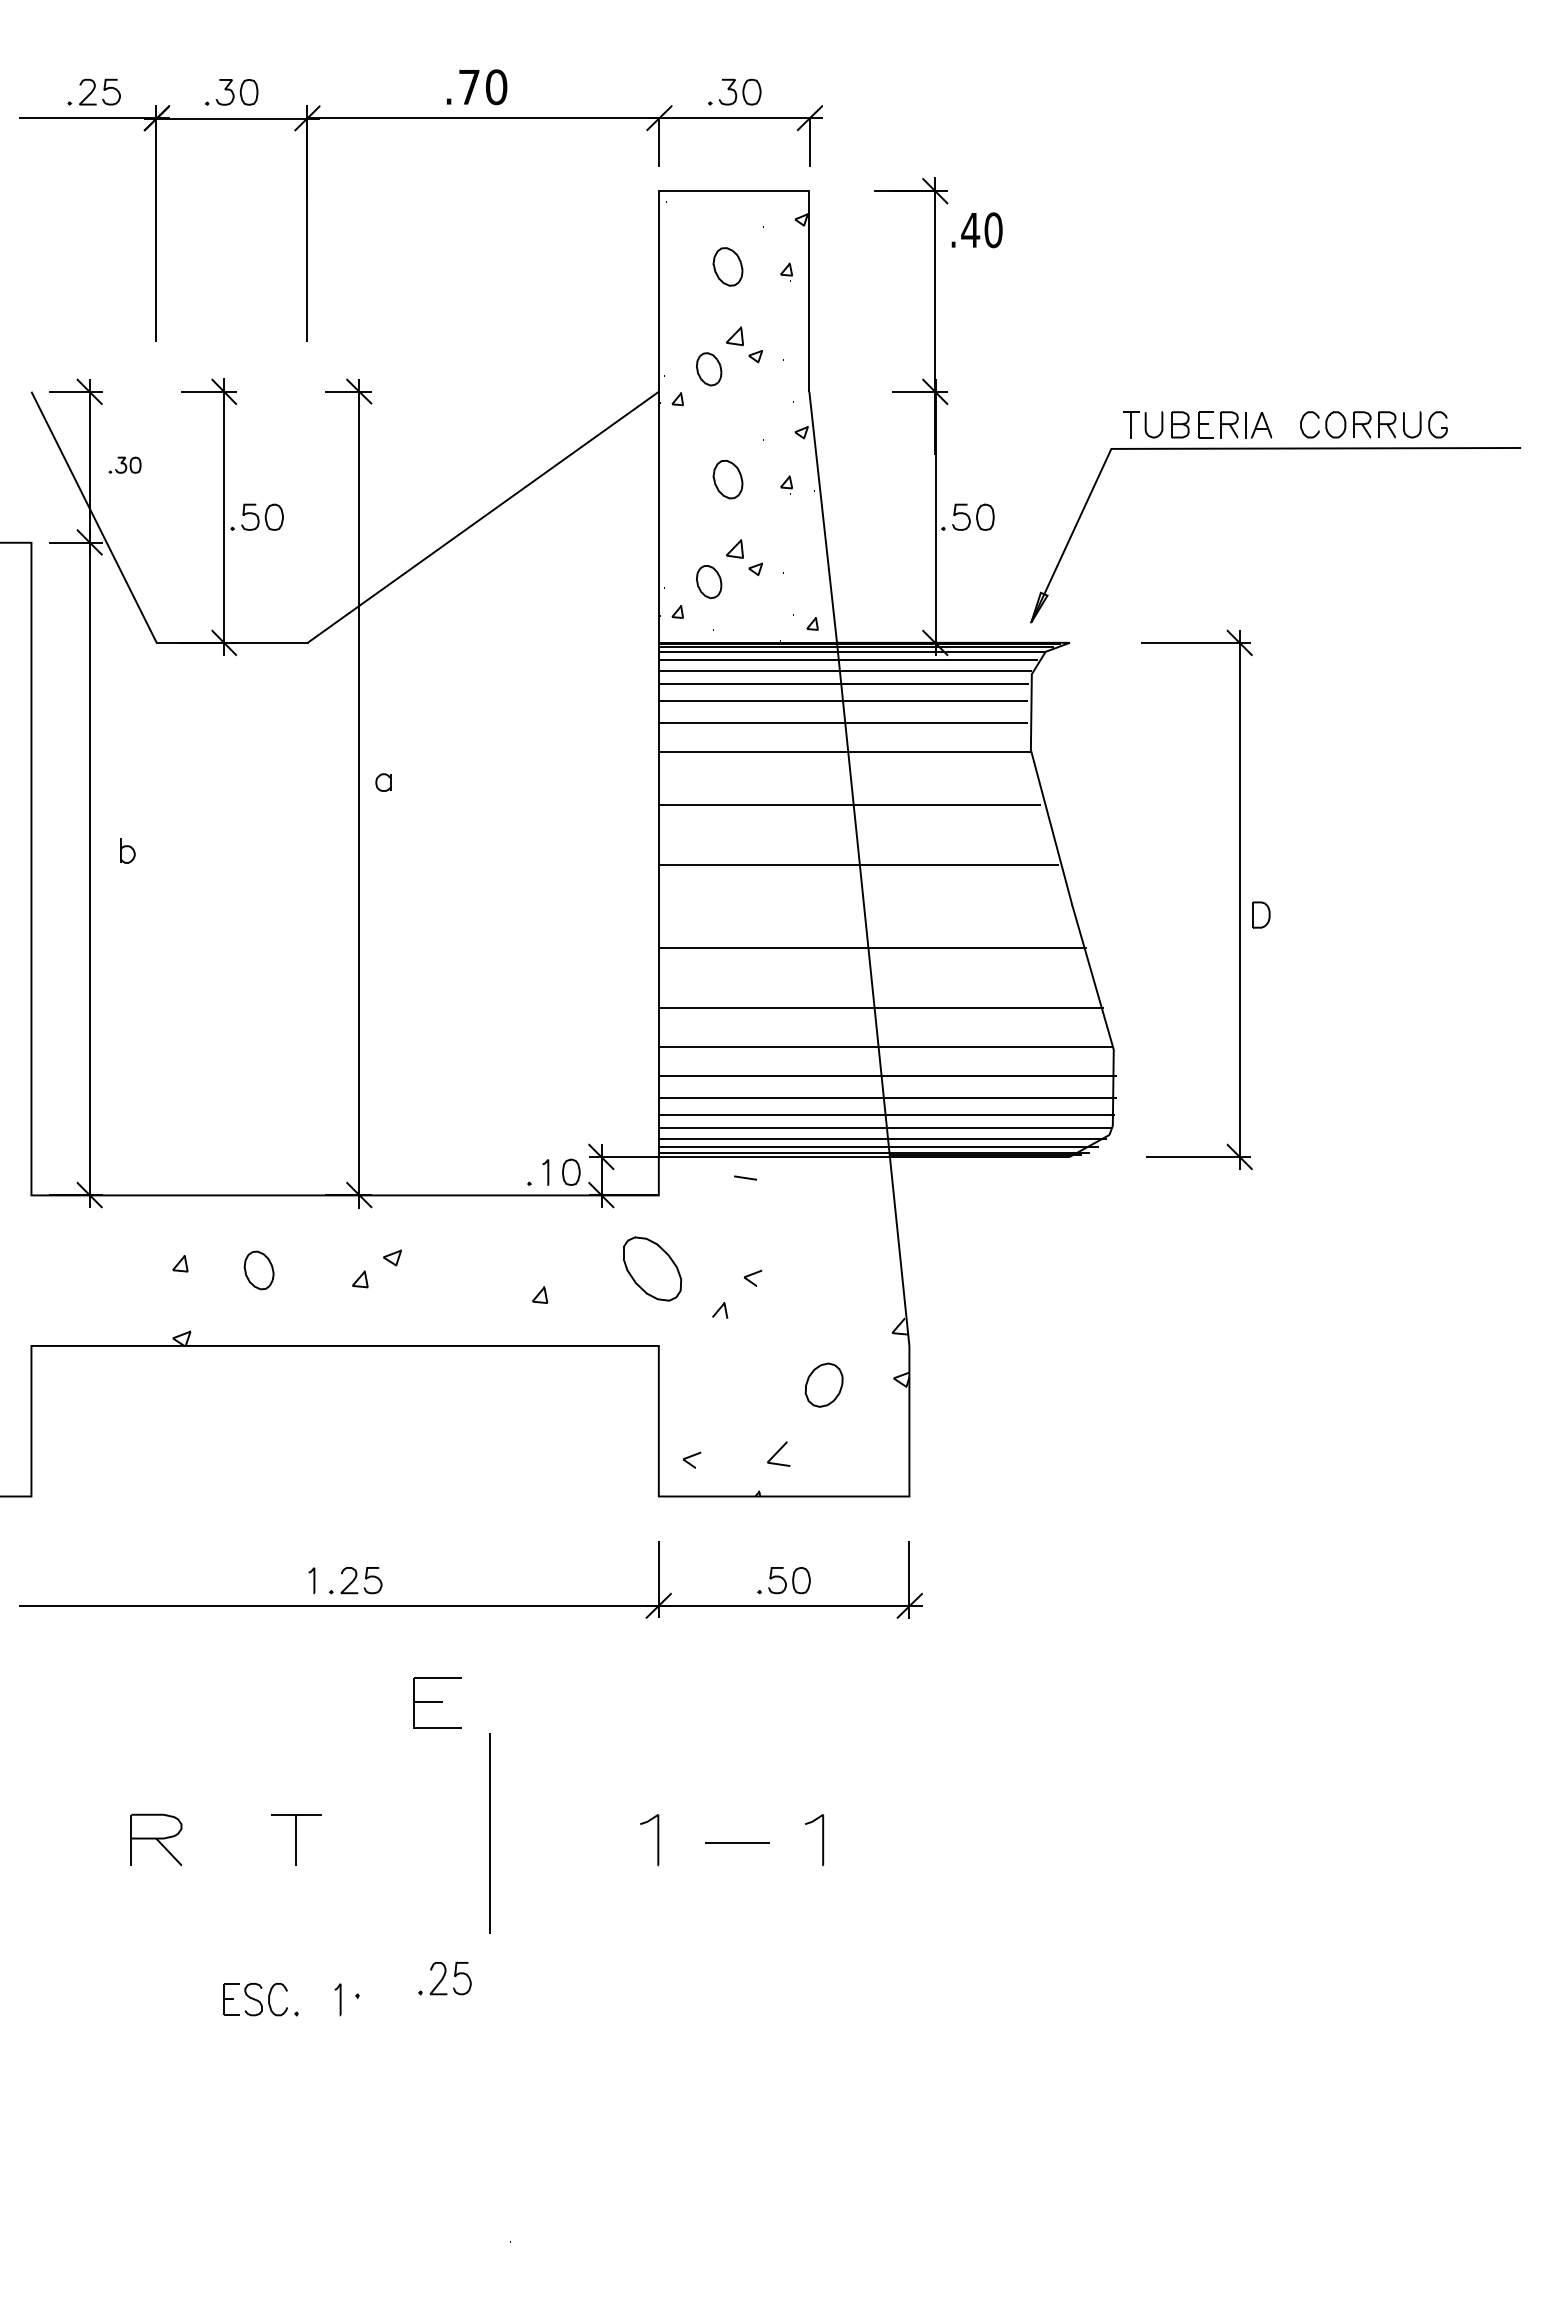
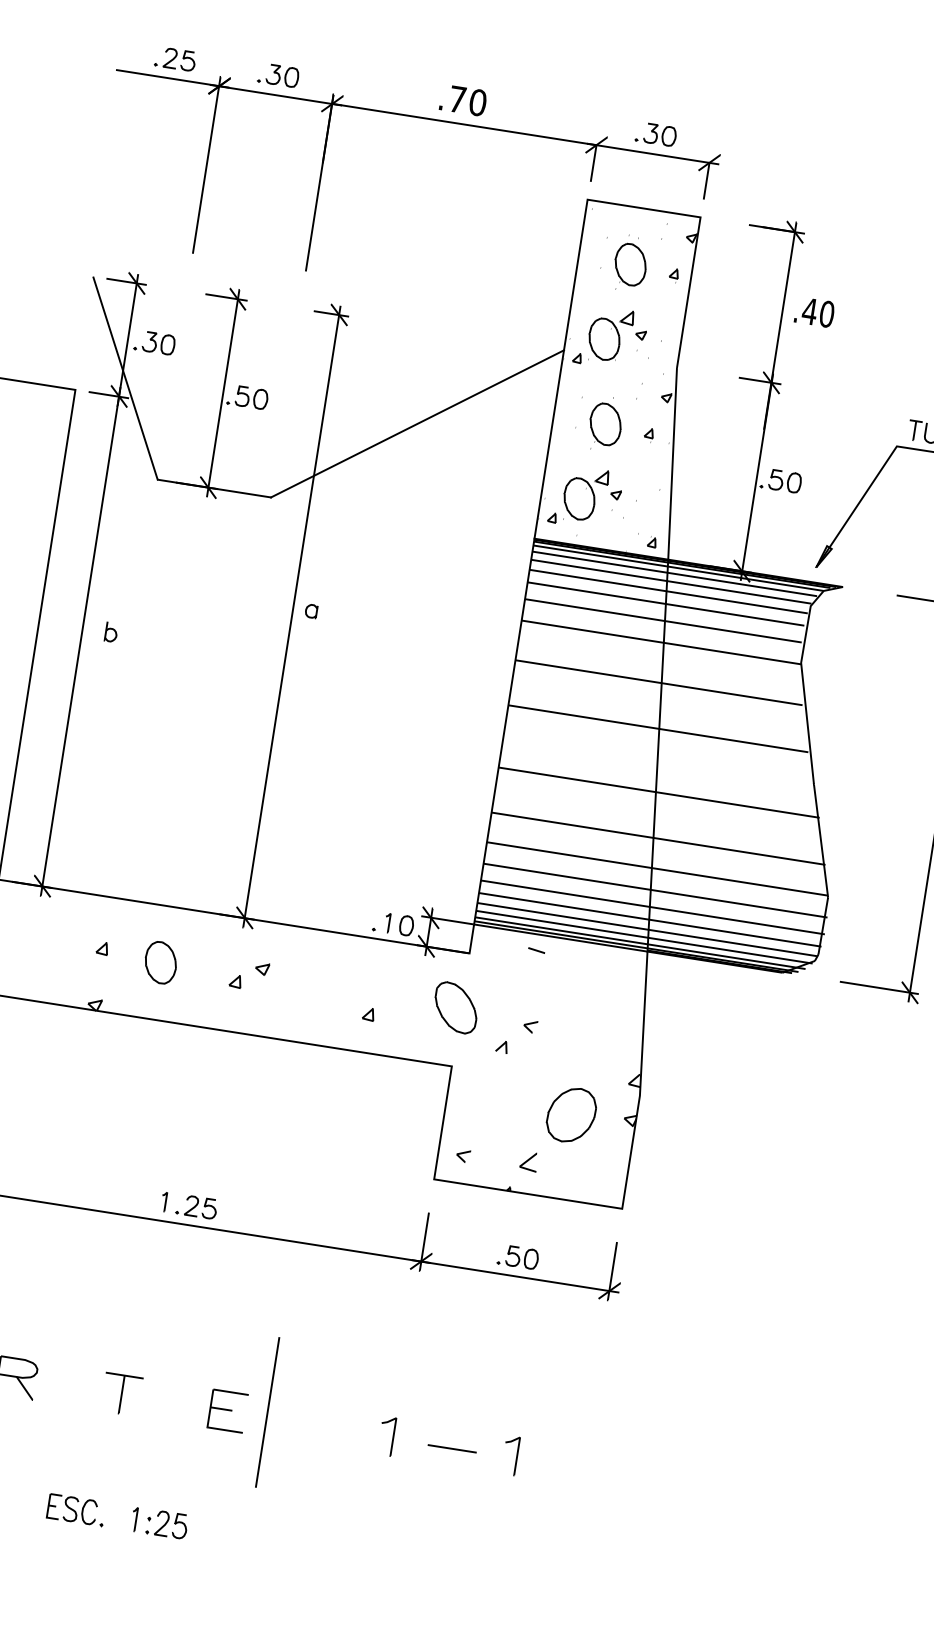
text: (976, 230) -> (814, 312), moved
part: (727, 266) -> (630, 264), size x1.43
part: (708, 369) -> (603, 339), size x1.67
part: (124, 464) -> (154, 342), size x1.67
part: (727, 479) -> (605, 424), size x1.43
part: (708, 581) -> (578, 498), size x1.67
part: (258, 1270) -> (160, 962), size x1.43
part: (823, 1385) -> (570, 1115), size x1.67
part: (437, 1702) -> (227, 1410), moved
part: (444, 1978) -> (166, 1524), moved

